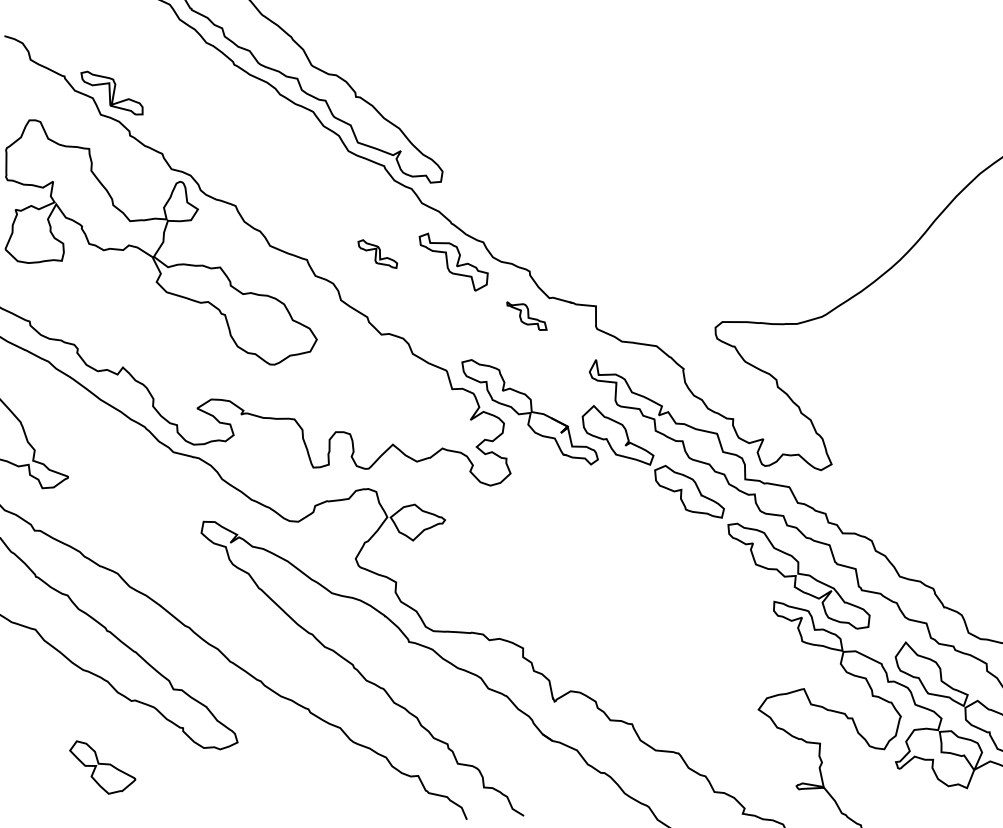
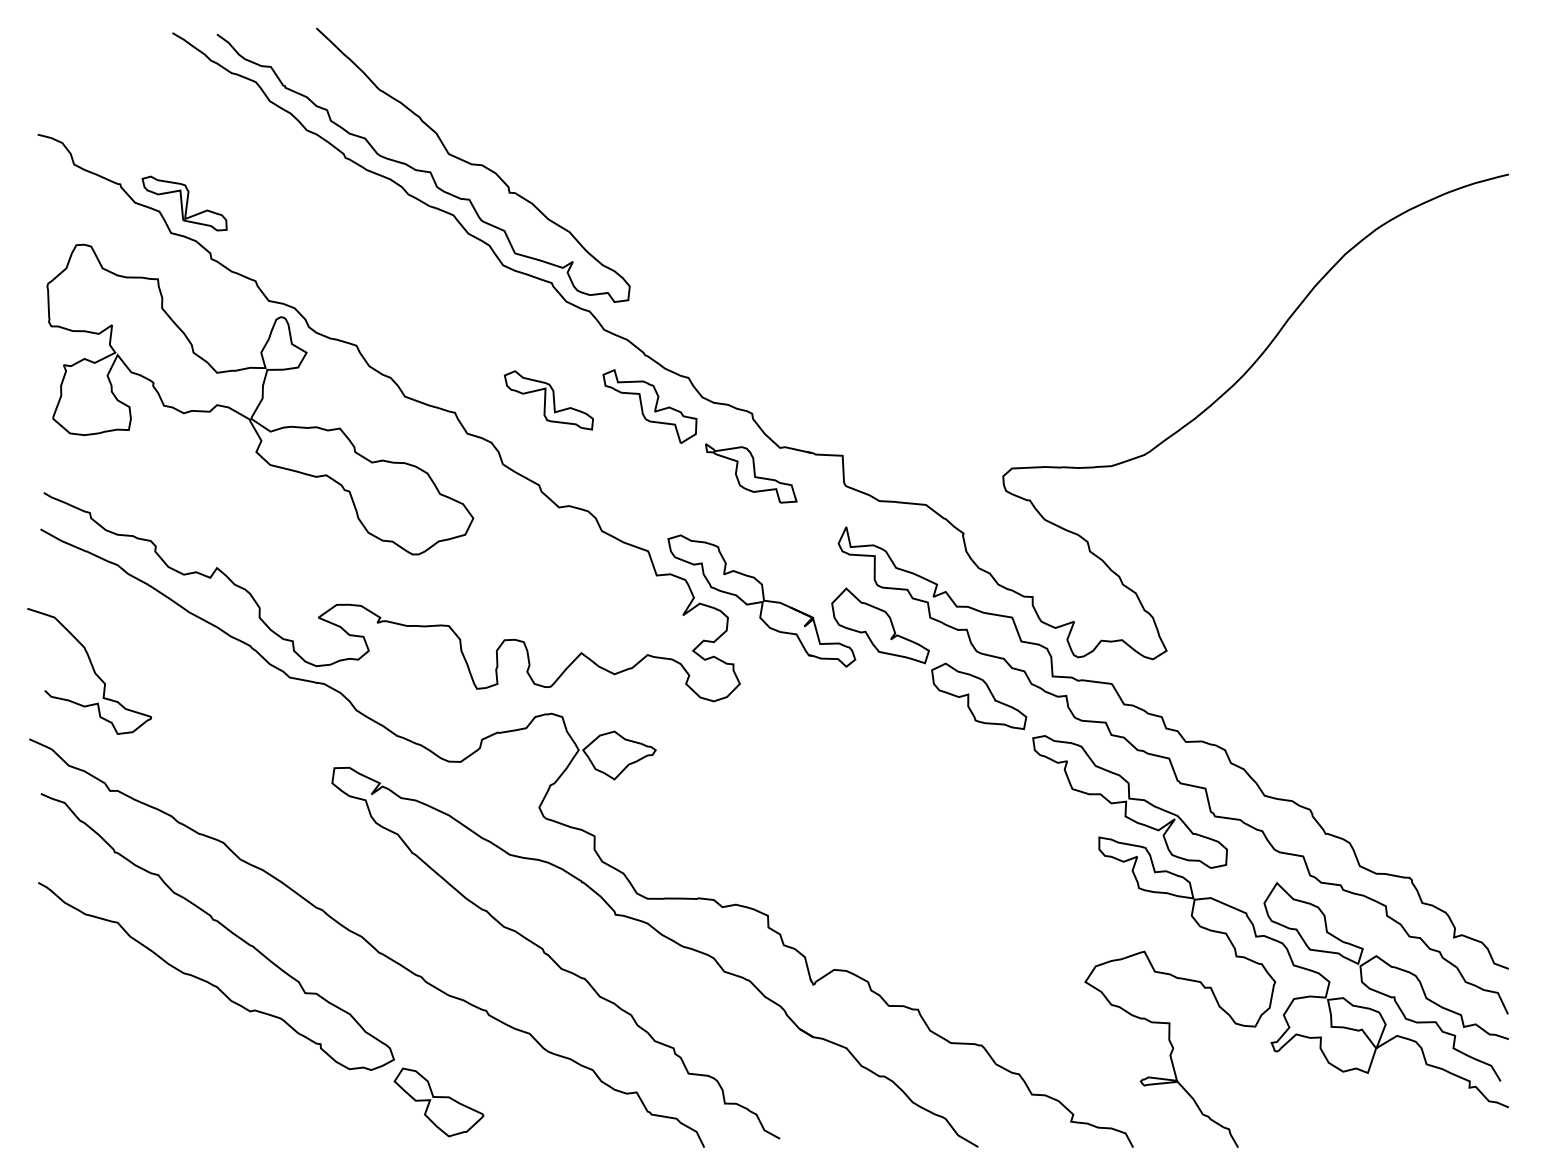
part: (377, 254) -> (548, 400), size x1.67
part: (527, 316) -> (751, 473), size x1.67
part: (102, 768) -> (438, 1102), moved

